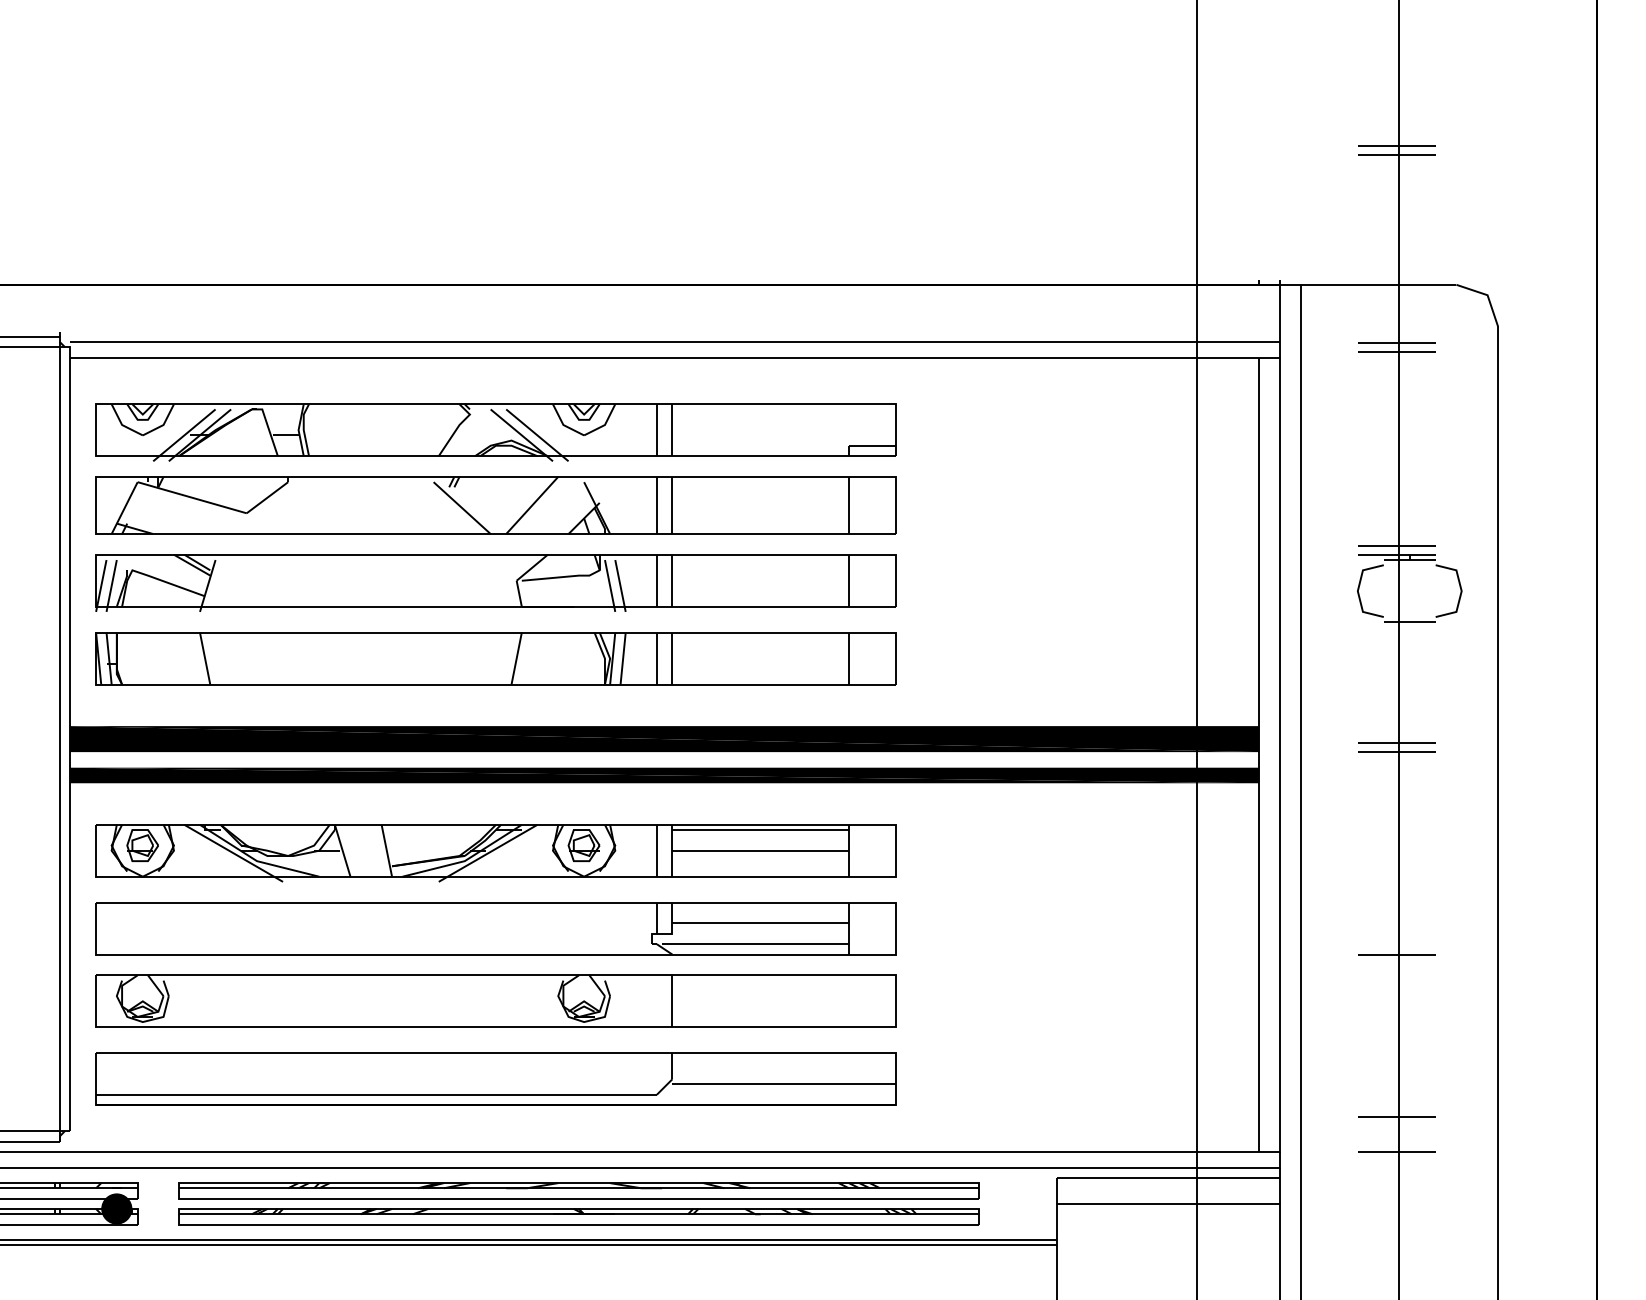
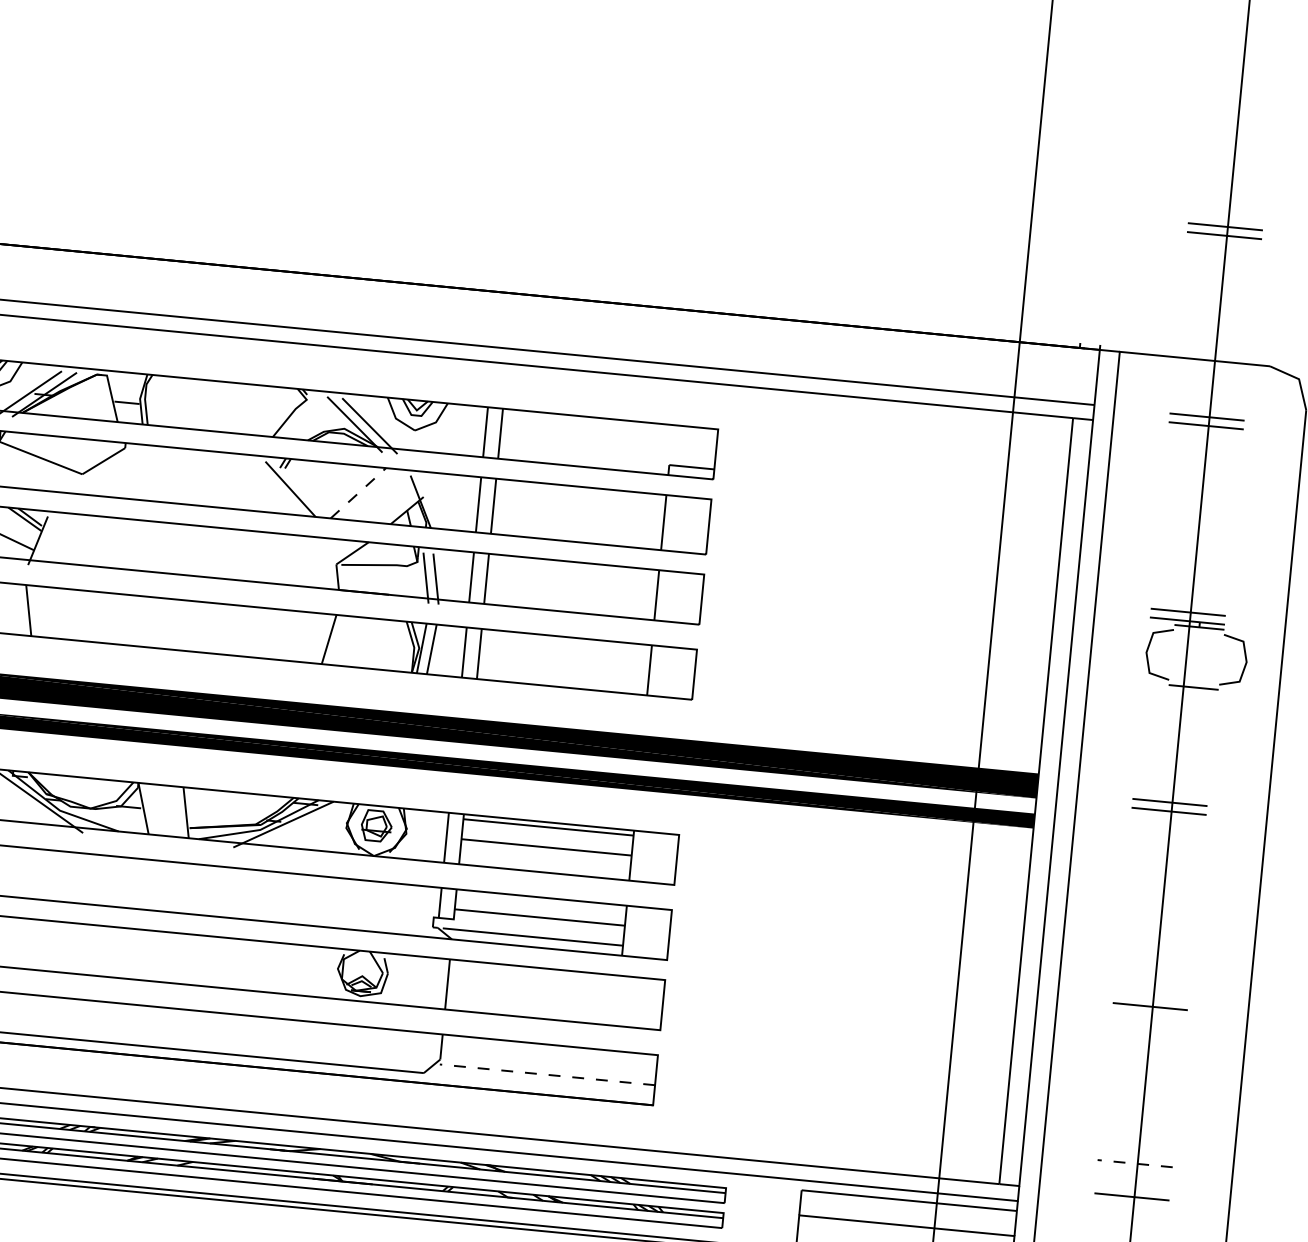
line: (532, 505) -> (358, 493), solid -> dashed
line: (784, 1084) -> (547, 1075), solid -> dashed
line: (1396, 1117) -> (1134, 1163), solid -> dashed

